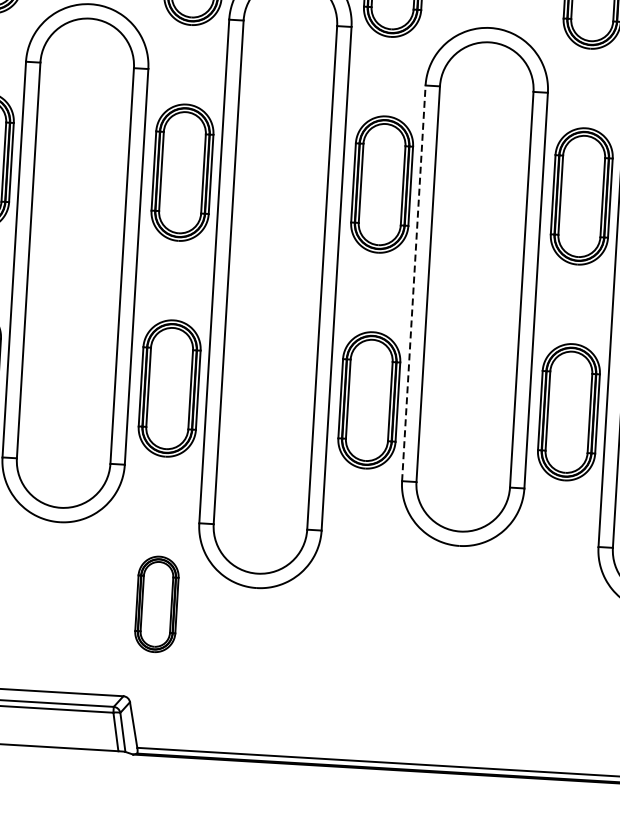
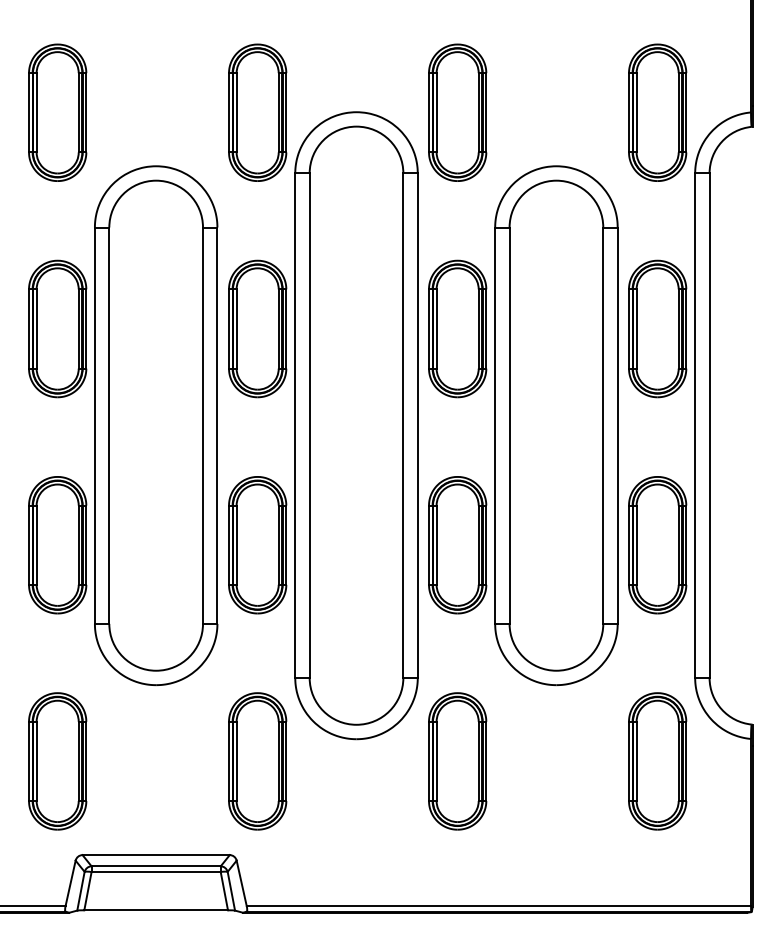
line: (414, 283) -> (495, 425), dashed -> solid
part: (156, 604) -> (257, 761), size x1.43
part: (356, 616) -> (457, 761), added
part: (555, 628) -> (657, 761), added

